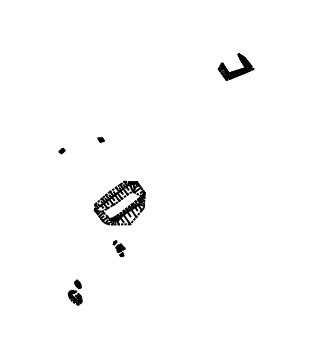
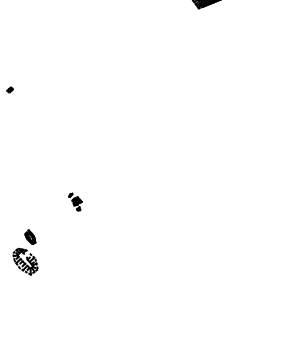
part: (100, 139) -> (54, 76), removed
part: (119, 202) -> (75, 148), removed
part: (74, 292) -> (24, 252), size x1.6

